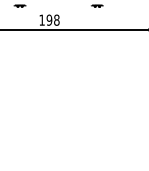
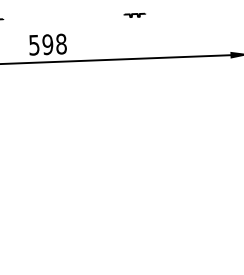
text: (41, 19) -> (33, 43), 198 -> 598

